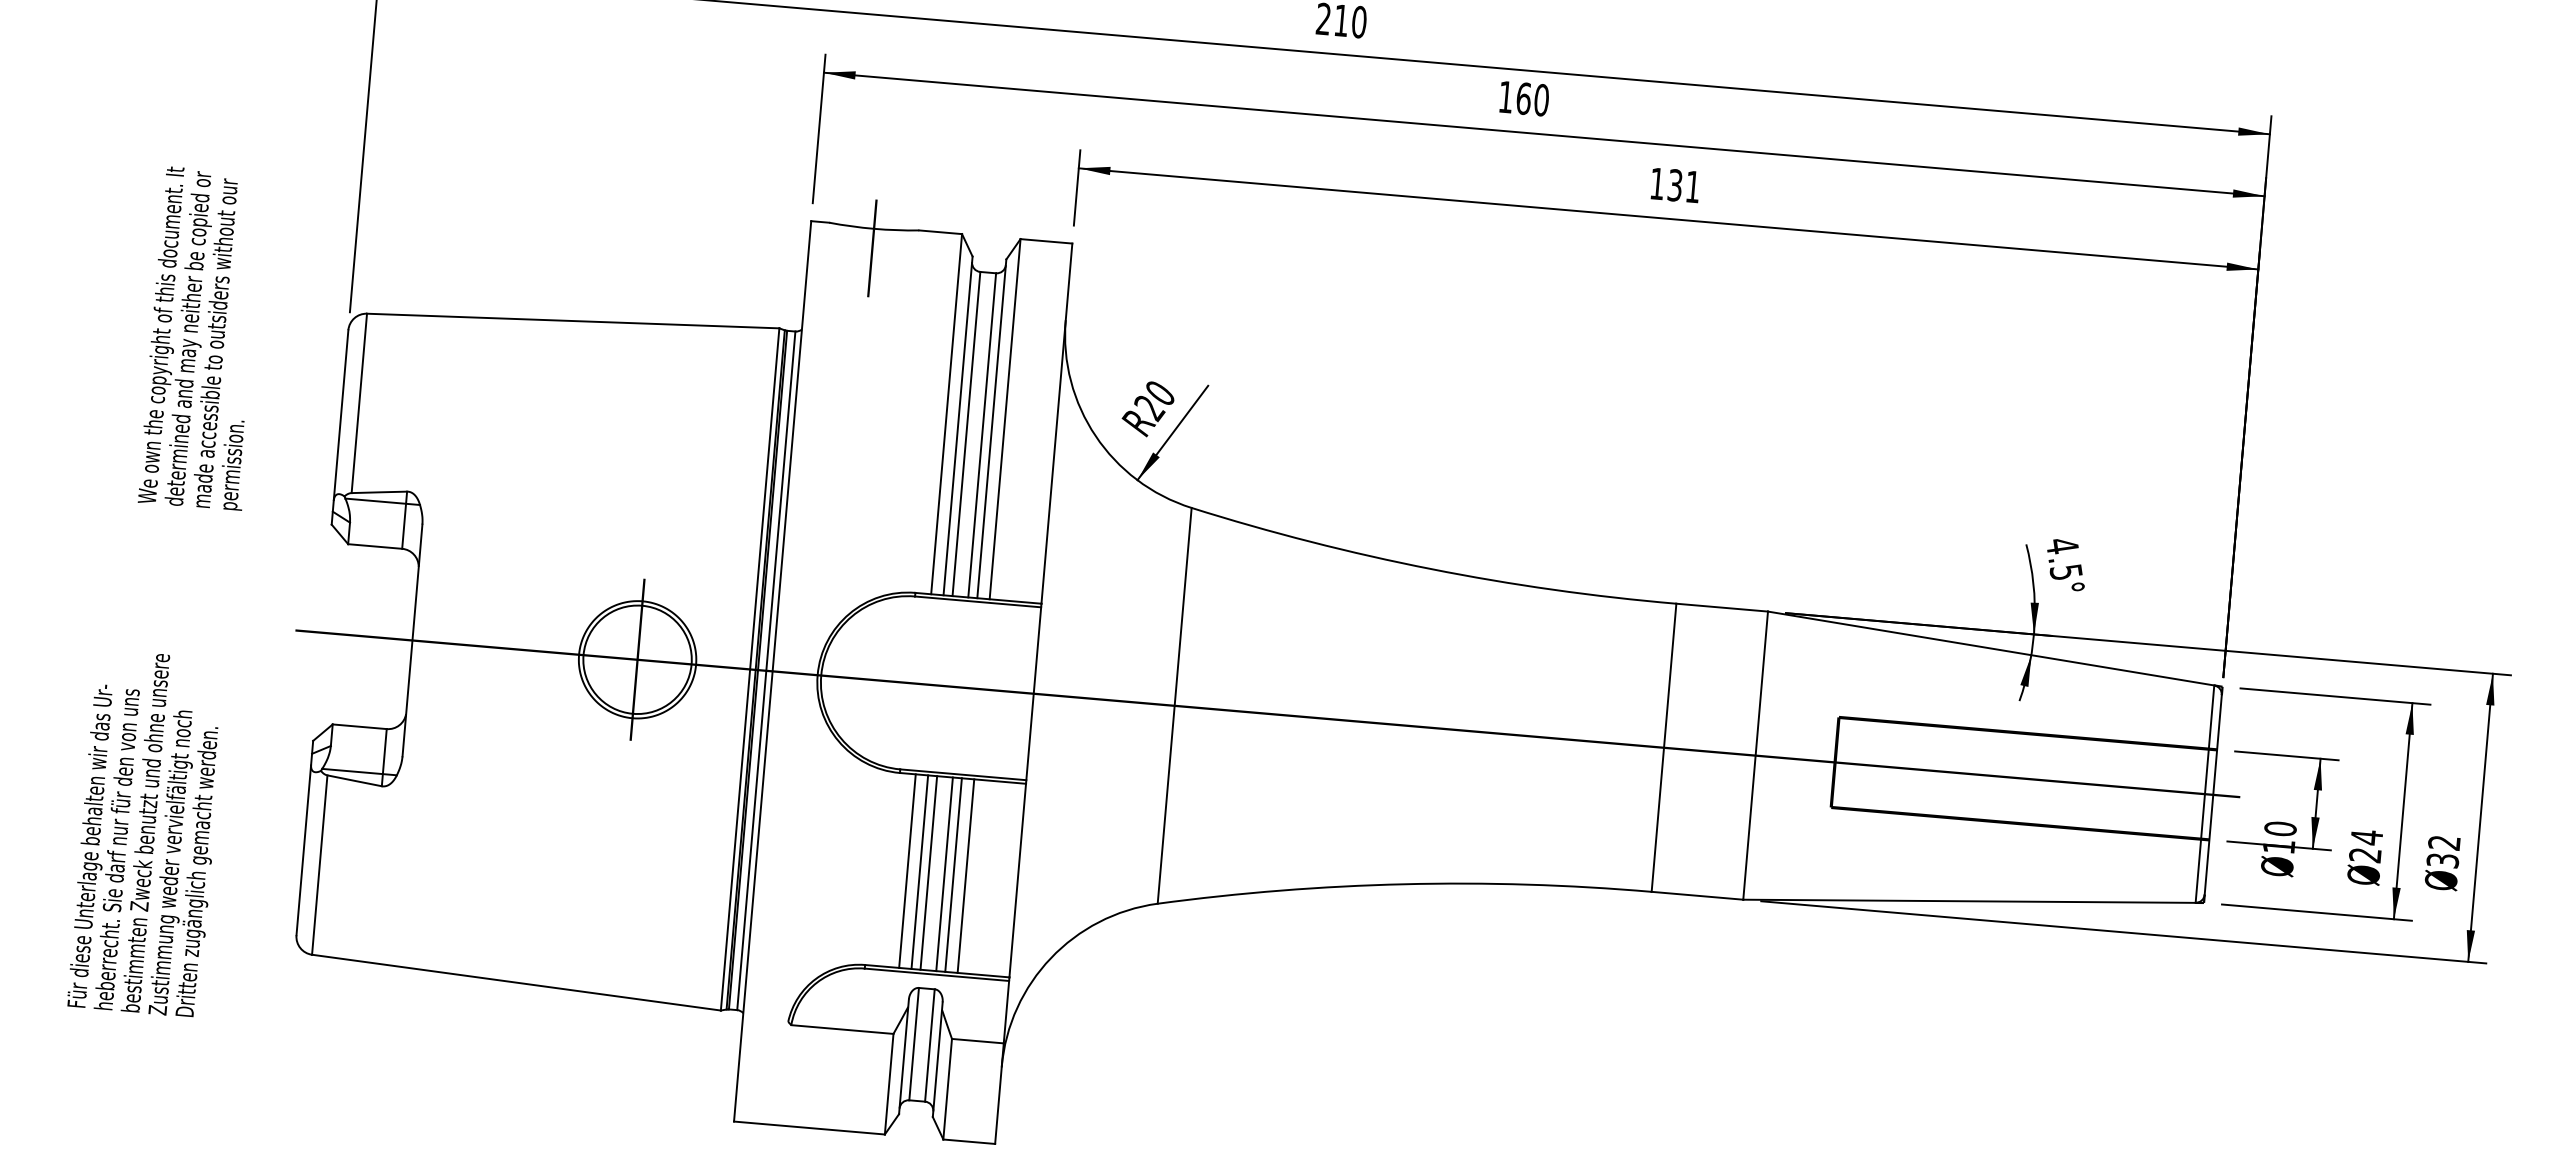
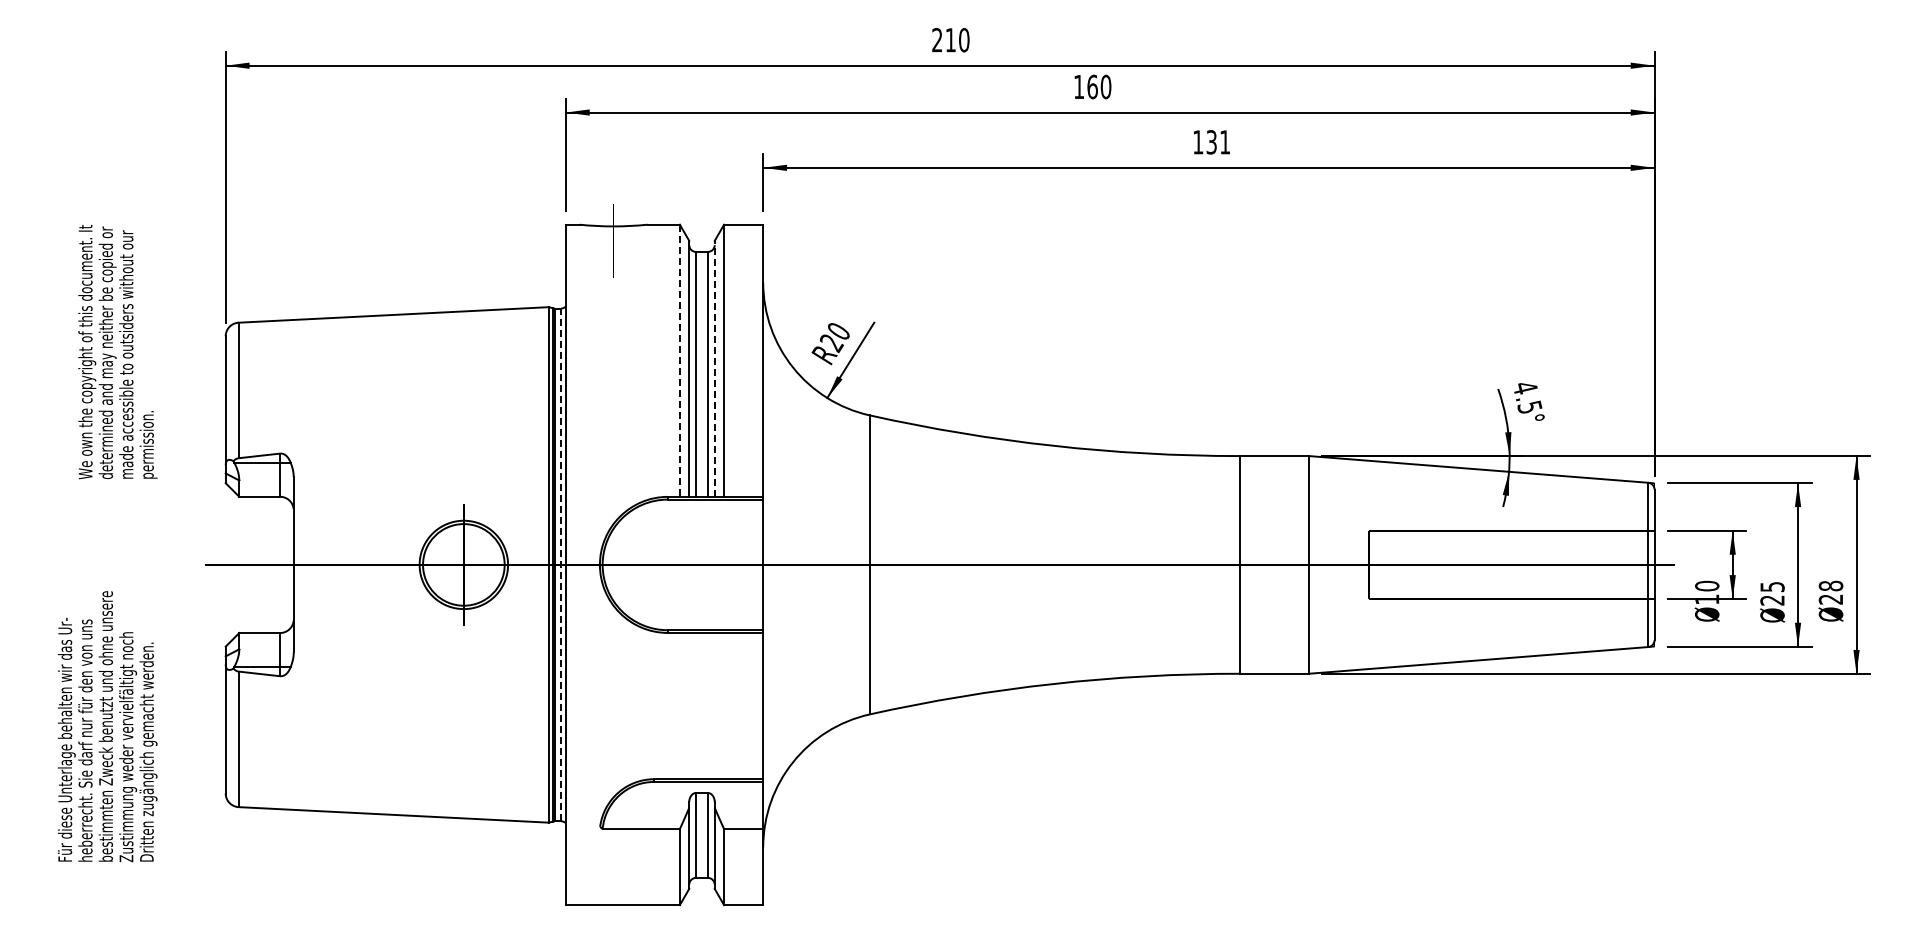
line: (946, 415) -> (679, 361), solid -> dashed
line: (991, 428) -> (714, 368), solid -> dashed
line: (766, 670) -> (561, 564), solid -> dashed
text: (2366, 836) -> (1772, 586), 24 -> 25
text: (2442, 851) -> (1830, 592), 32 -> 28
line: (907, 870) -> (679, 705), removed
line: (920, 871) -> (689, 705), removed
line: (929, 872) -> (696, 705), removed
line: (944, 873) -> (707, 705), removed
line: (953, 874) -> (714, 705), removed
line: (966, 875) -> (724, 705), removed

